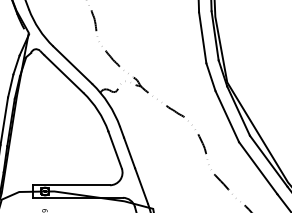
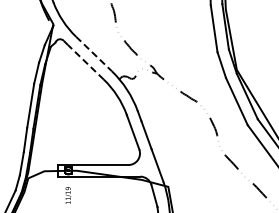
line: (72, 64) -> (93, 53), solid -> dashed
line: (63, 74) -> (85, 62), solid -> dashed

